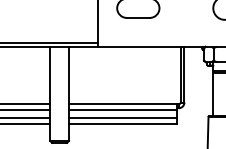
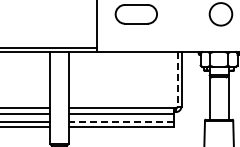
line: (180, 74) -> (177, 79), solid -> dashed
line: (123, 117) -> (121, 121), solid -> dashed

